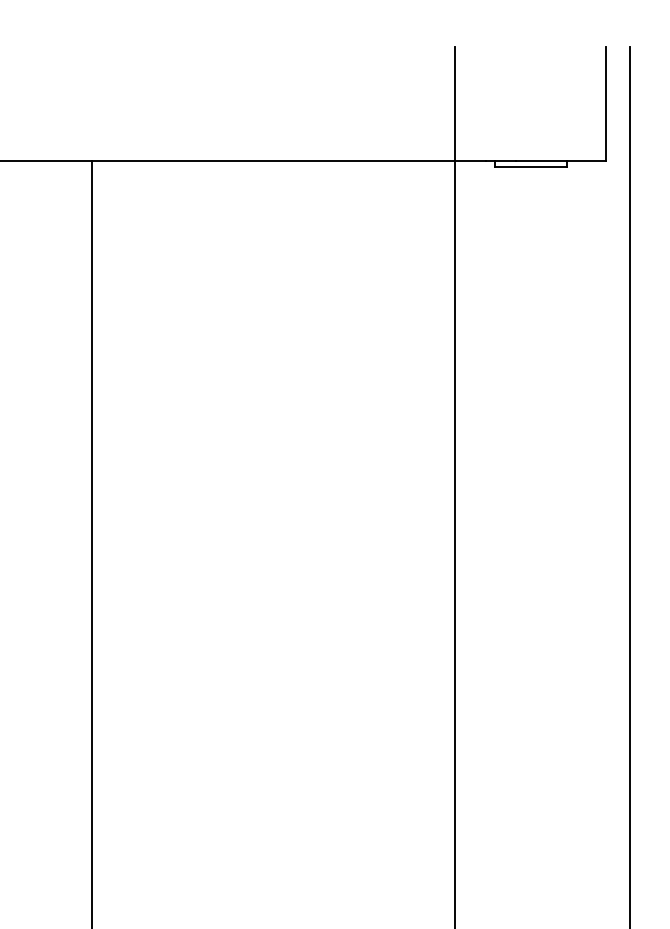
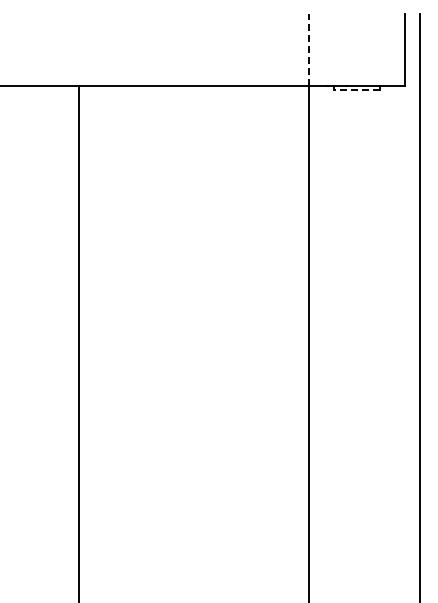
line: (455, 103) -> (309, 49), solid -> dashed
line: (530, 168) -> (356, 90), solid -> dashed

